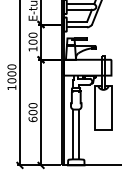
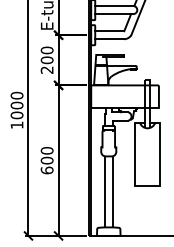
text: (32, 48) -> (46, 69), 100 -> 200

